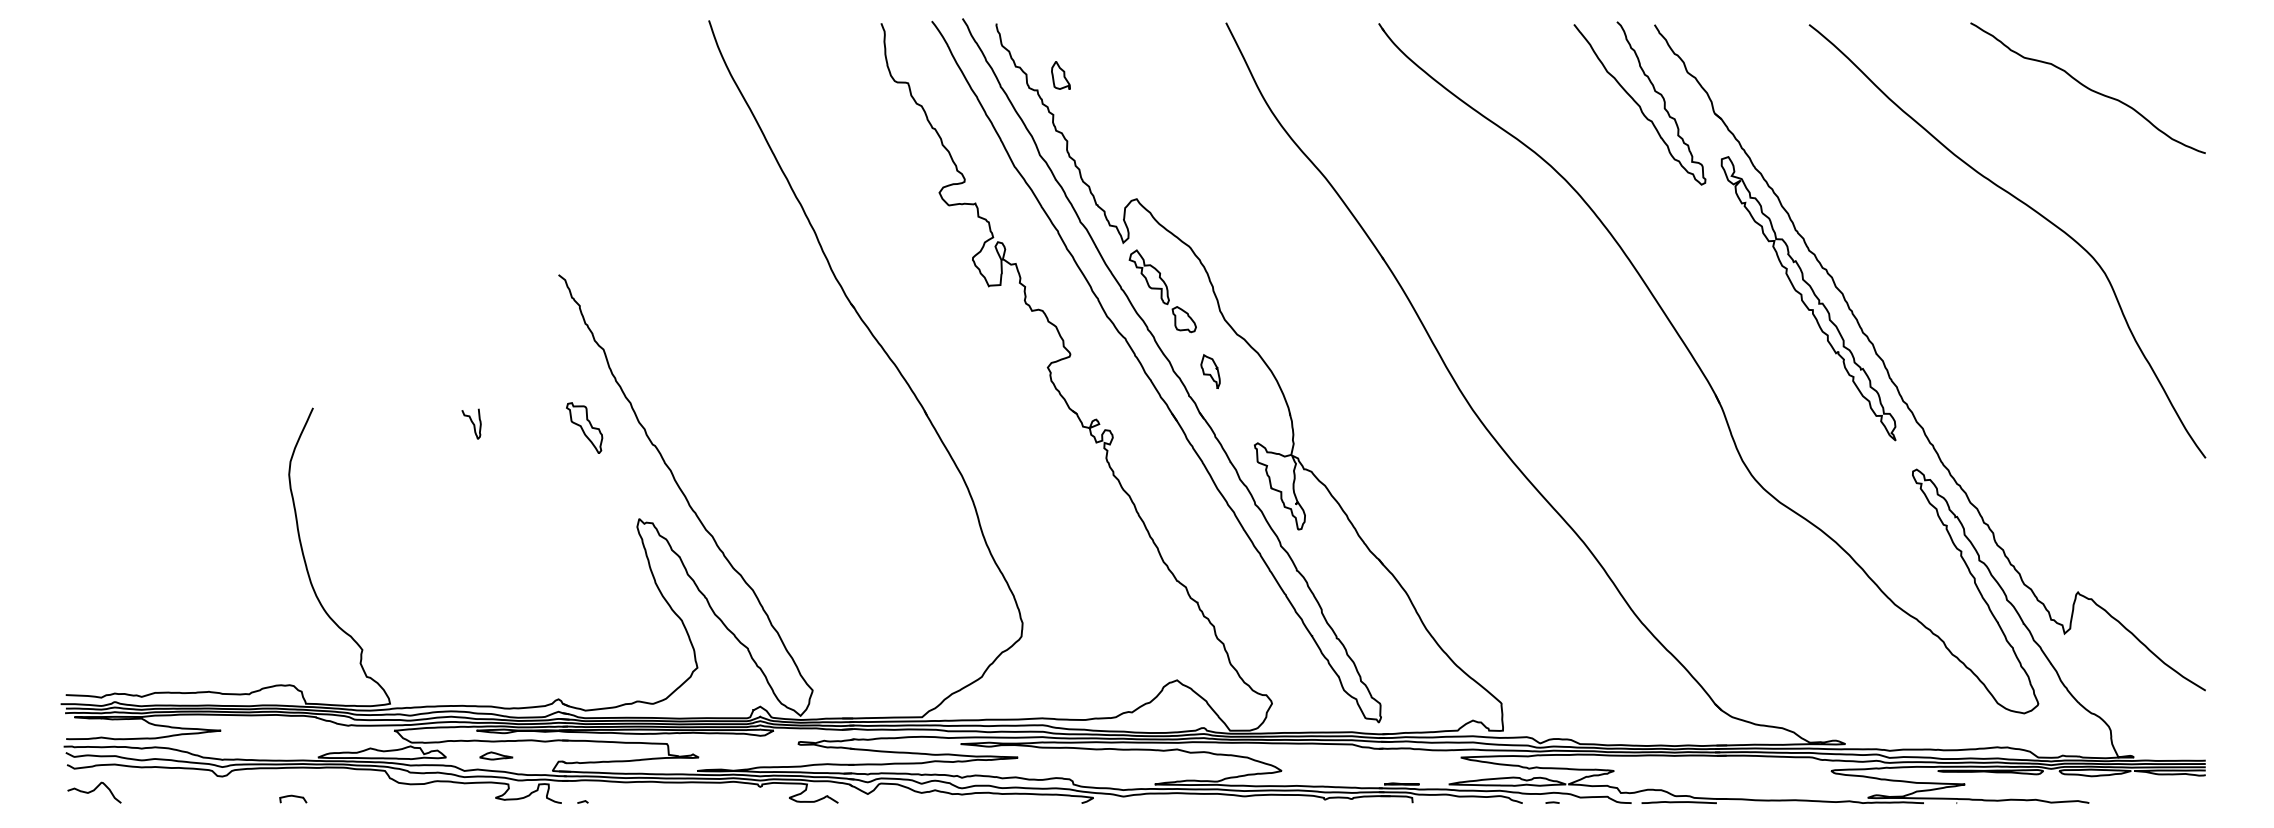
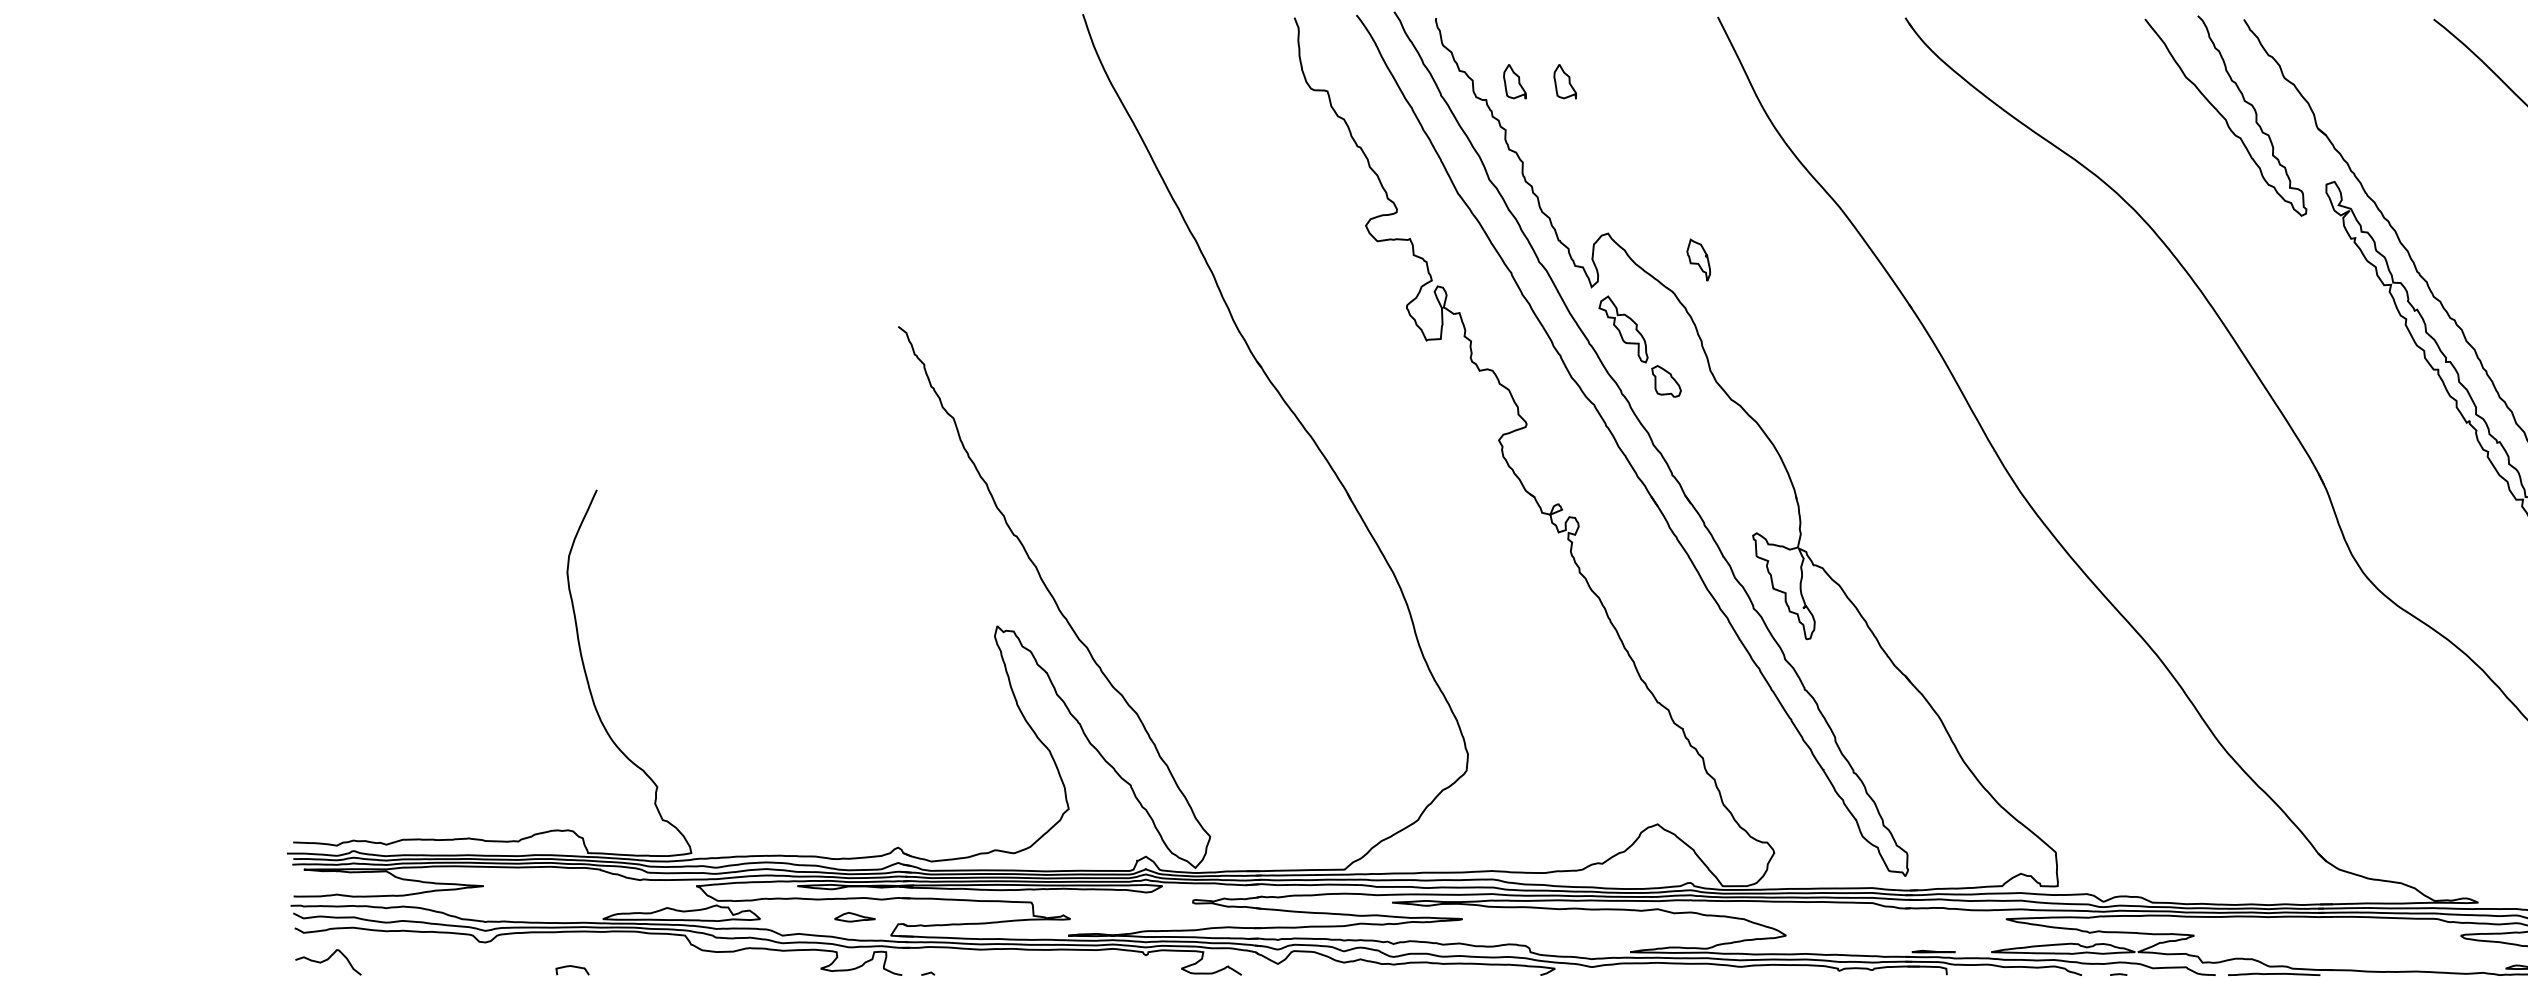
part: (1101, 75) -> (1564, 81), added
part: (1210, 371) -> (1698, 259), moved
curve: (471, 422) -> (791, 507), removed
part: (584, 427) -> (930, 513), removed
part: (496, 755) -> (855, 916), moved

